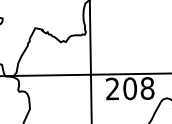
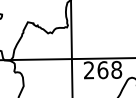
text: (129, 87) -> (102, 69), 208 -> 268

